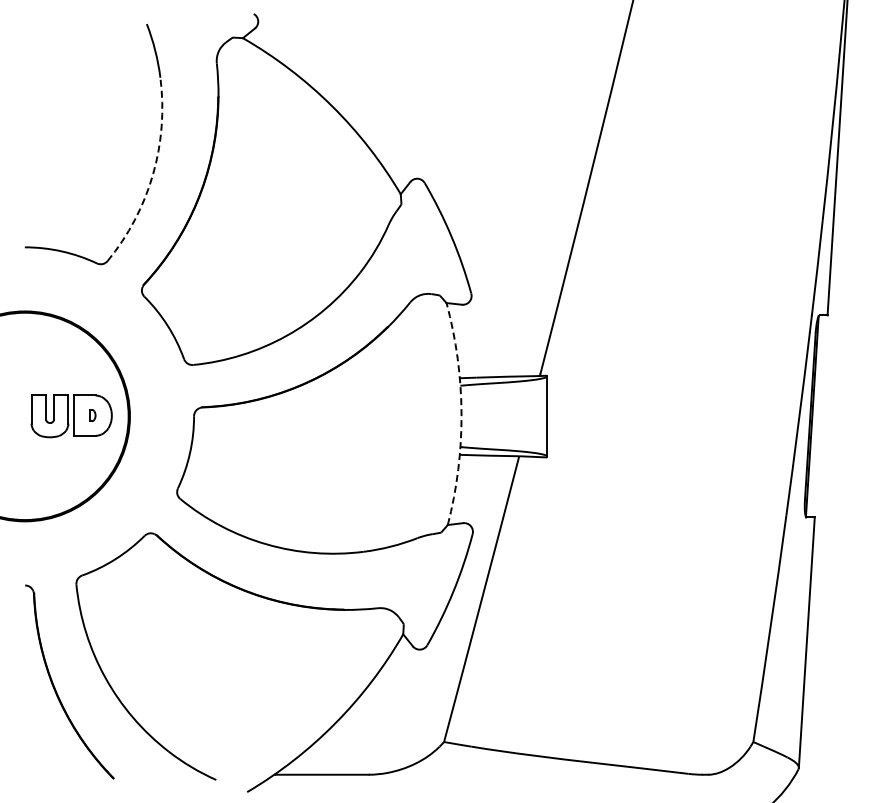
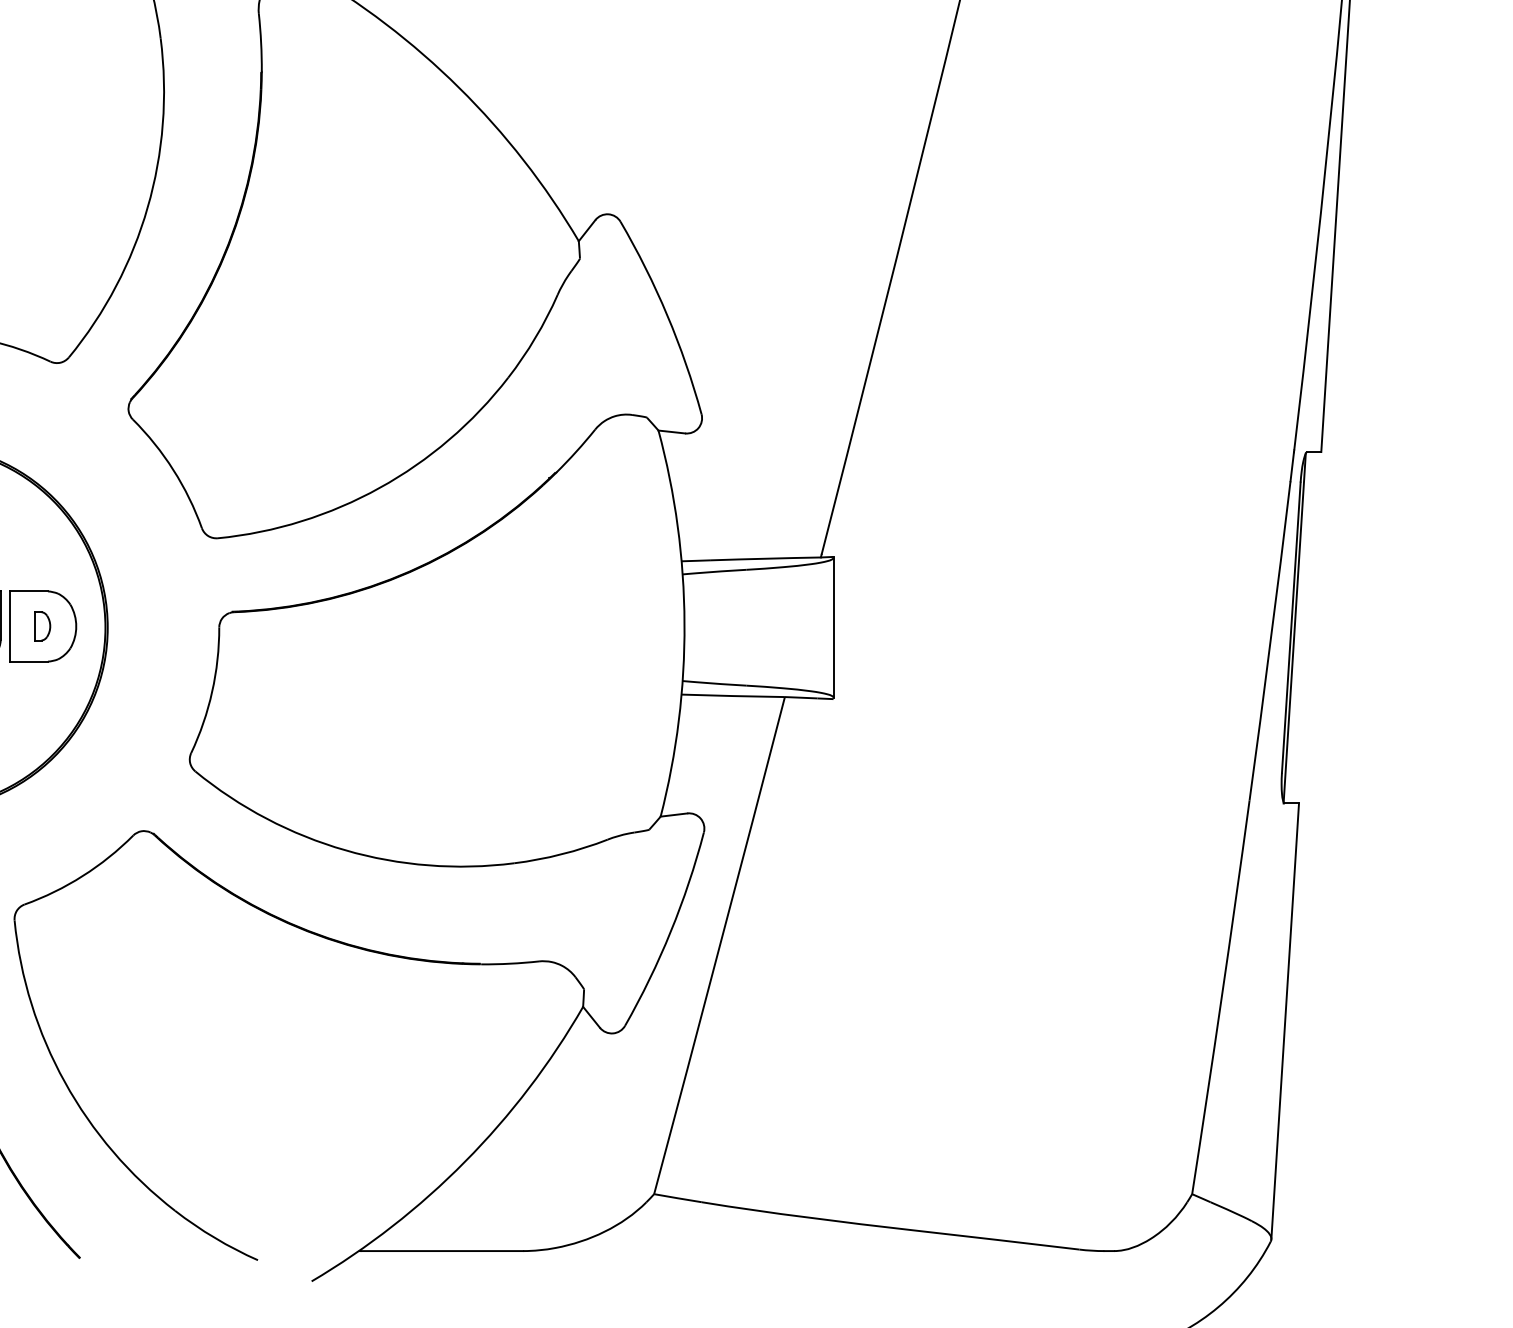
arc: (152, 174) -> (146, 206), dashed -> solid
arc: (461, 413) -> (684, 622), dashed -> solid
part: (92, 415) -> (42, 626), size x1.43

